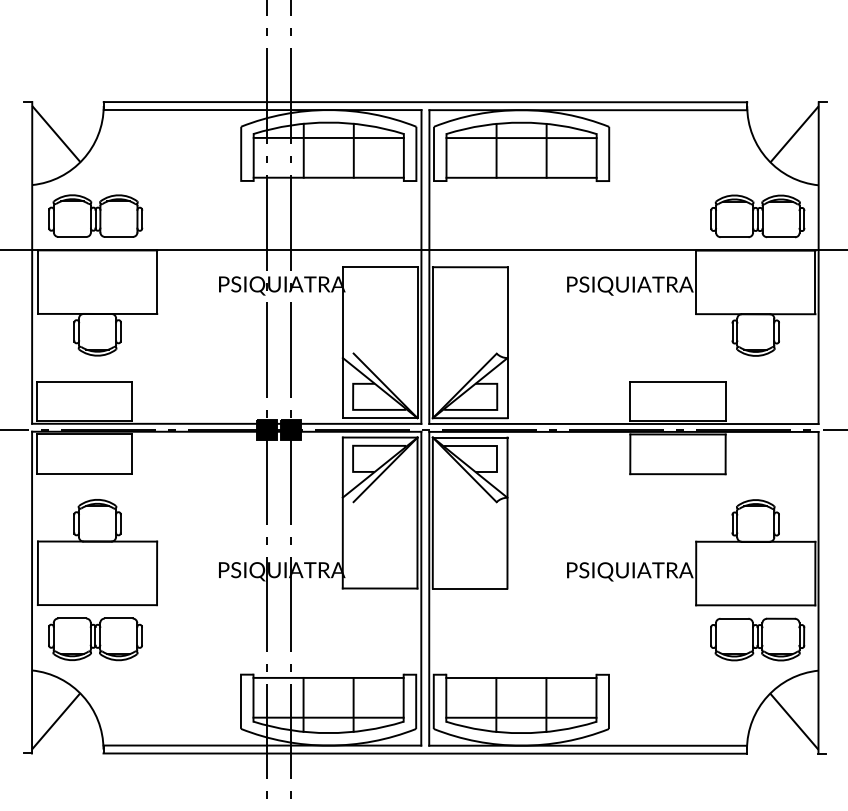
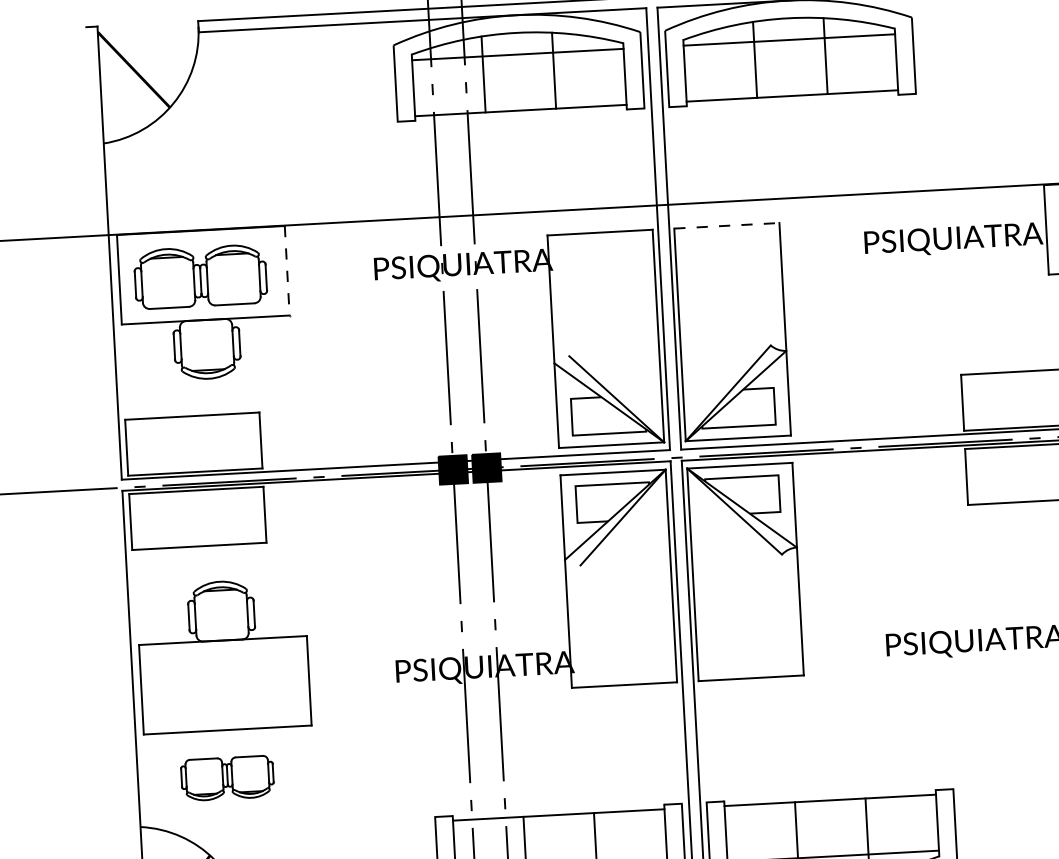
part: (95, 215) -> (200, 275), moved
line: (470, 267) -> (727, 226), solid -> dashed
line: (157, 282) -> (287, 271), solid -> dashed
part: (95, 639) -> (227, 778), size x0.7

